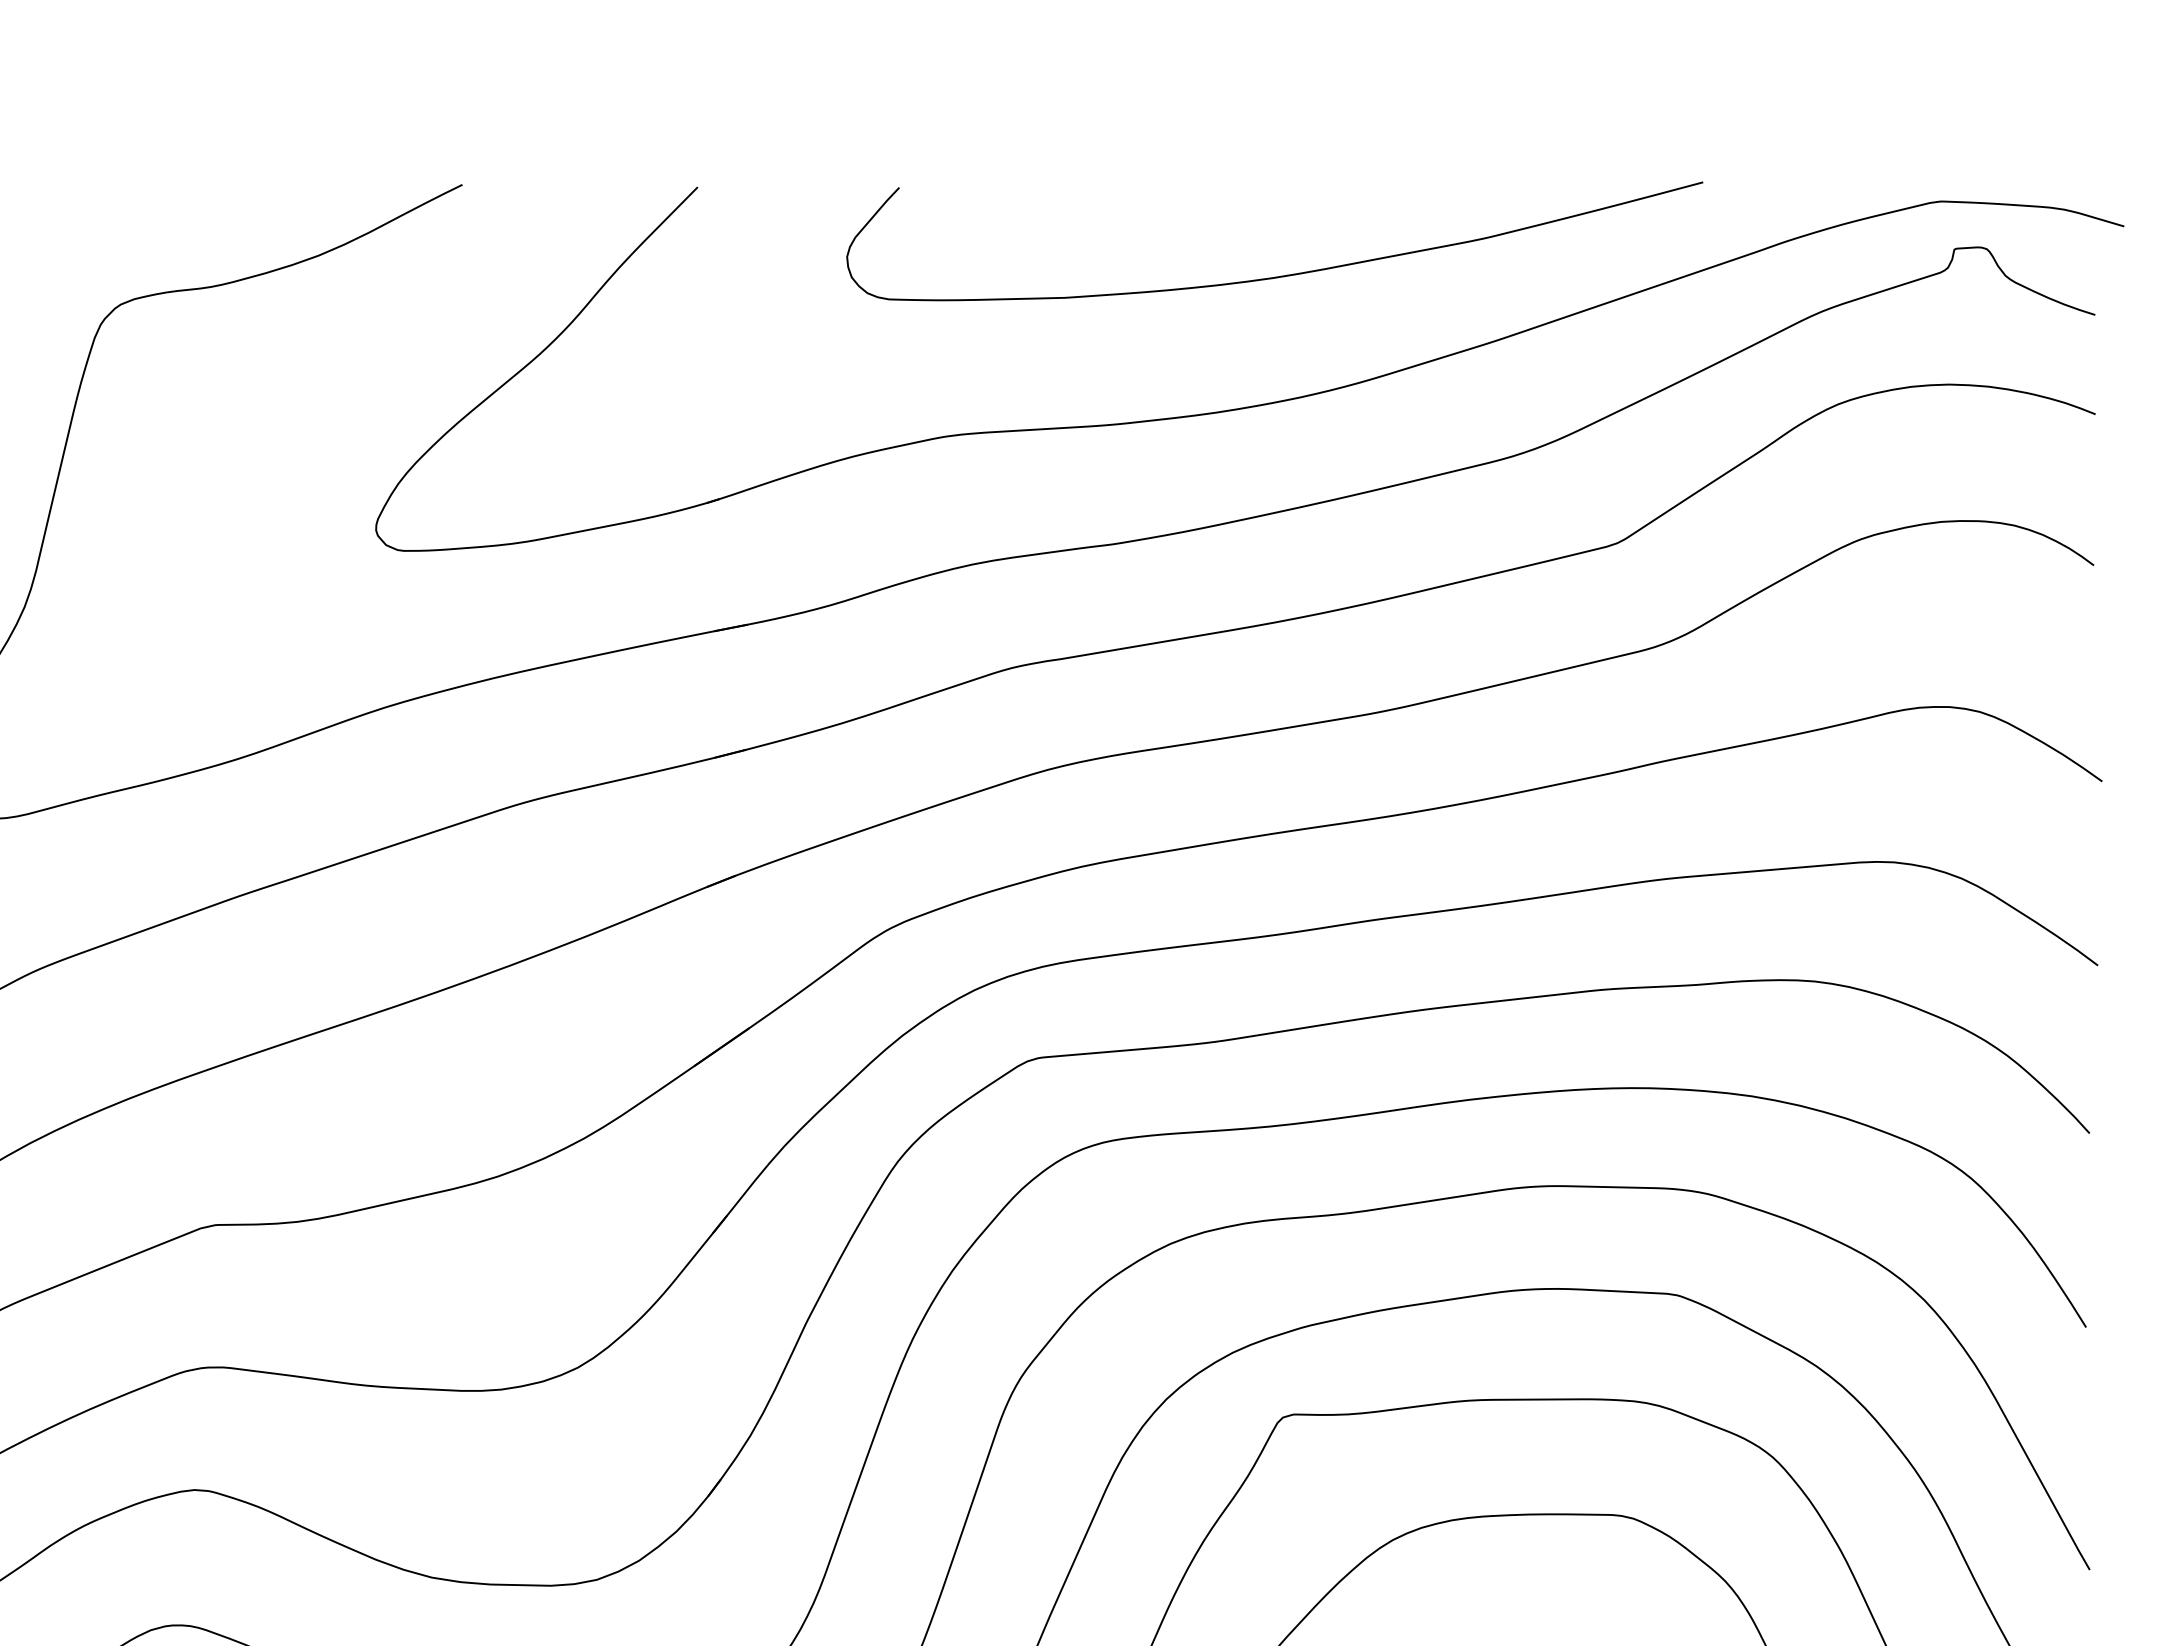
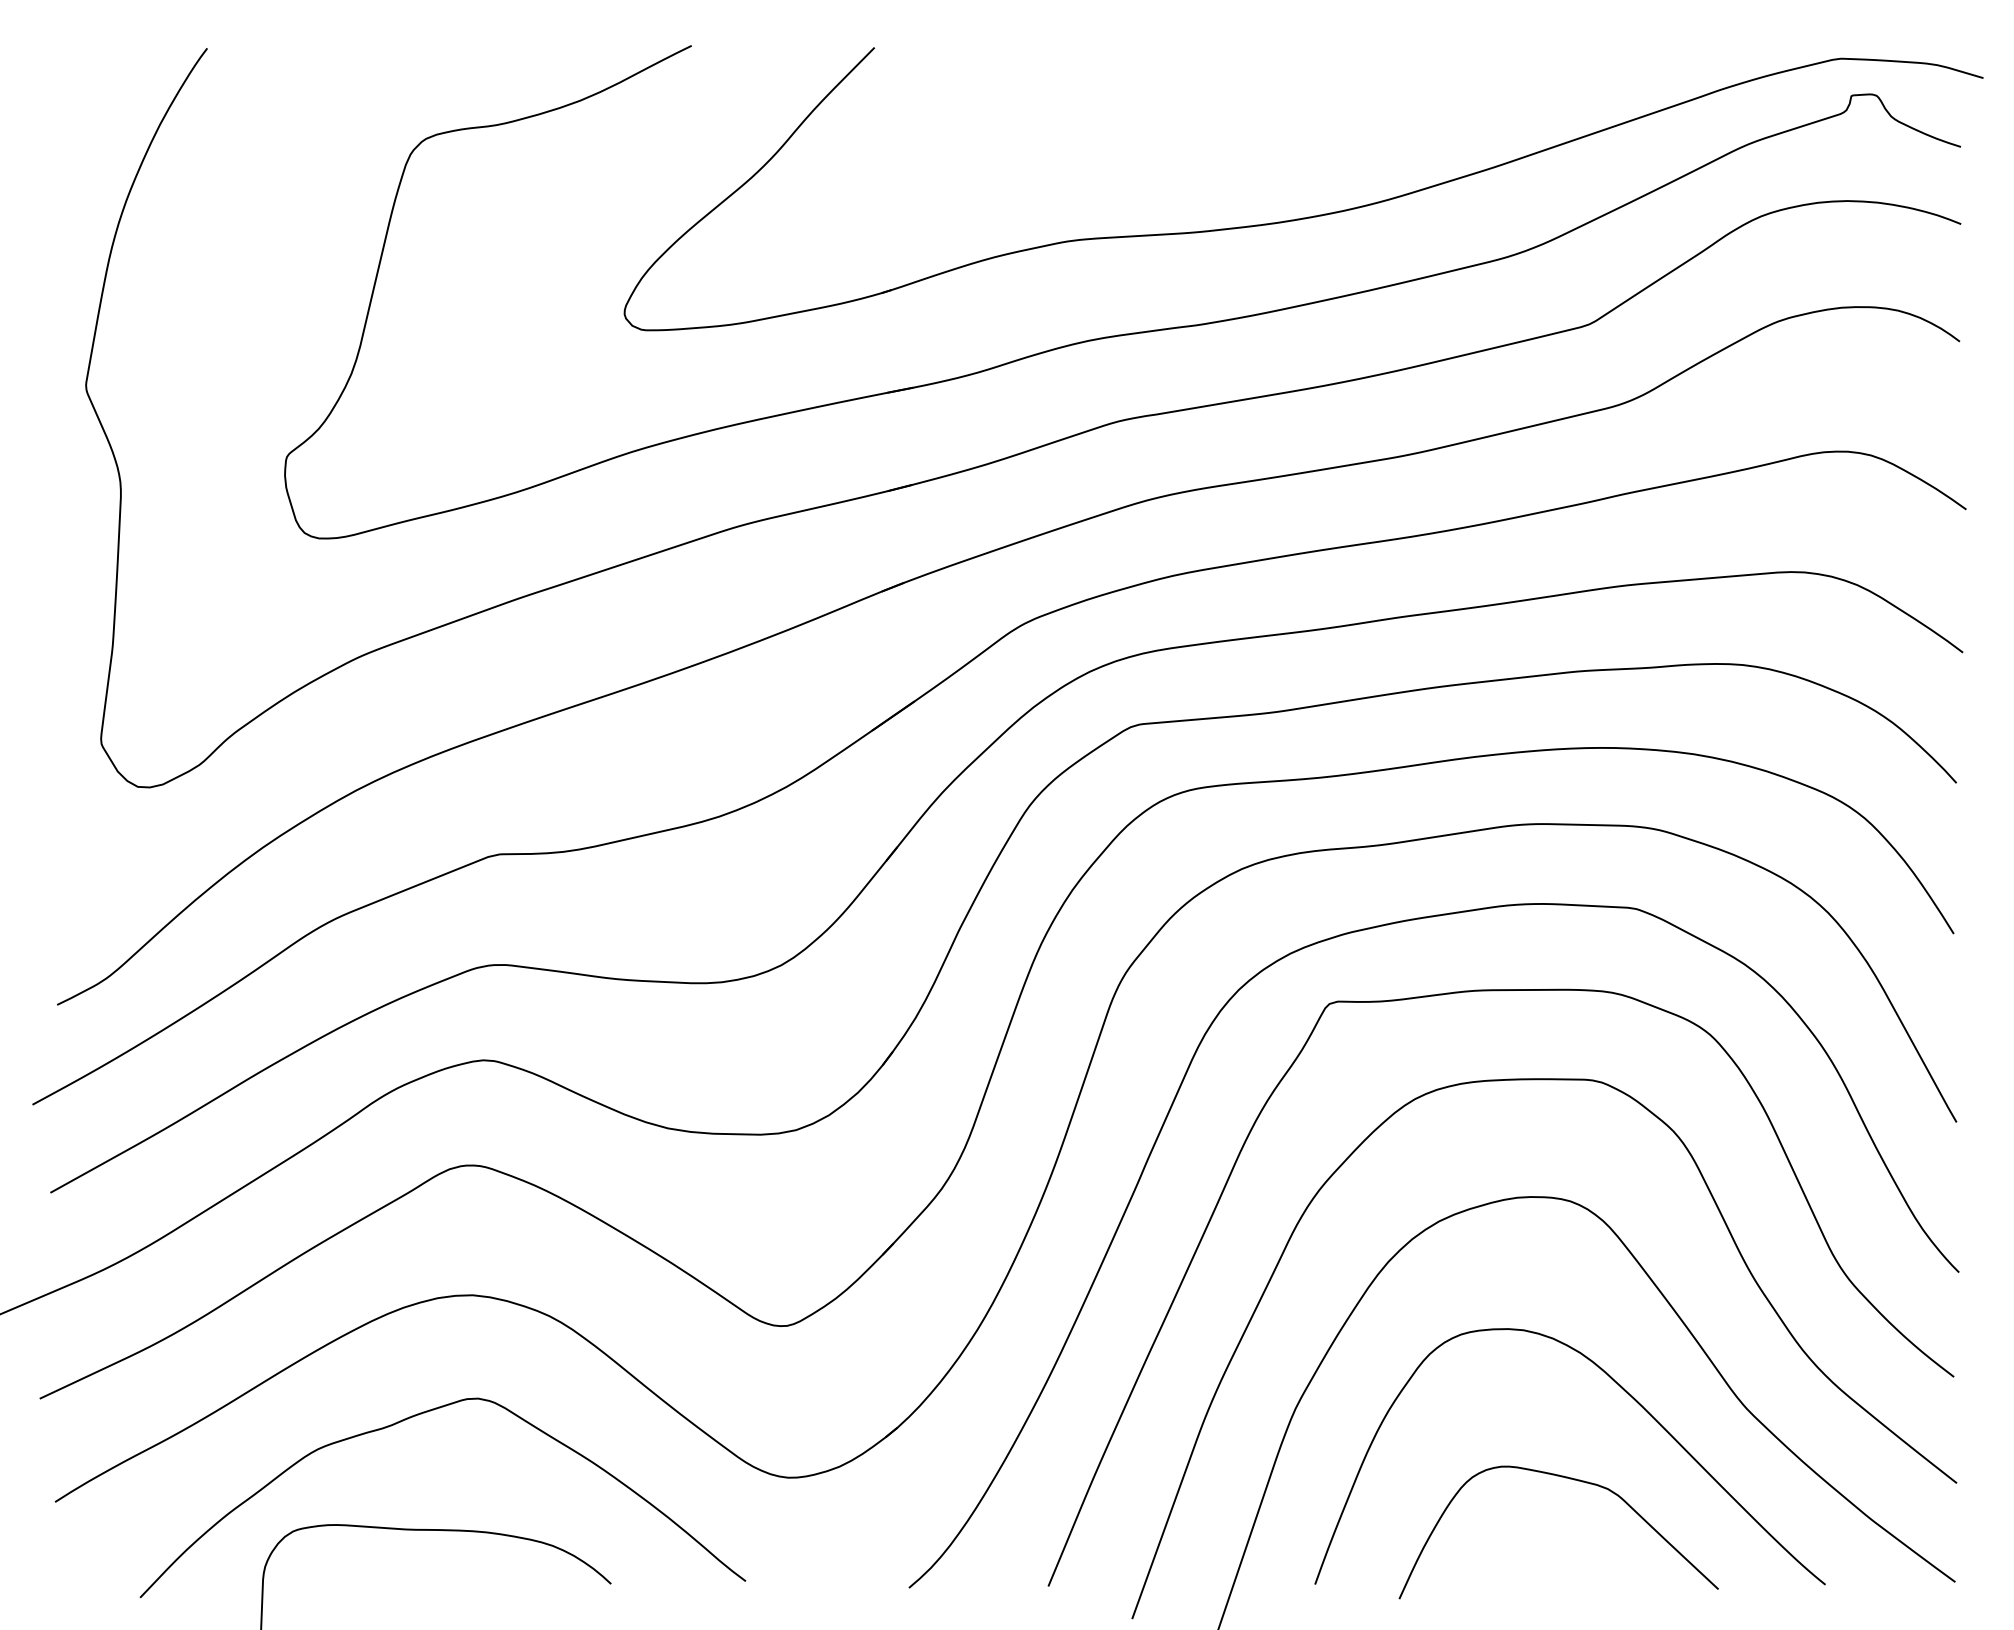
curve: (1276, 275) -> (1324, 116), removed

